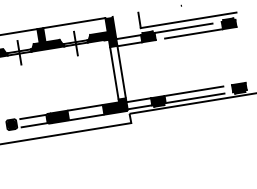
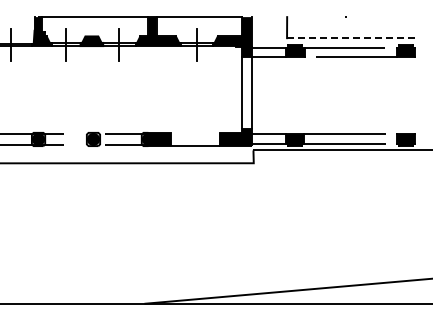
line: (188, 20) -> (352, 38), solid -> dashed
line: (85, 107) -> (195, 132), removed

